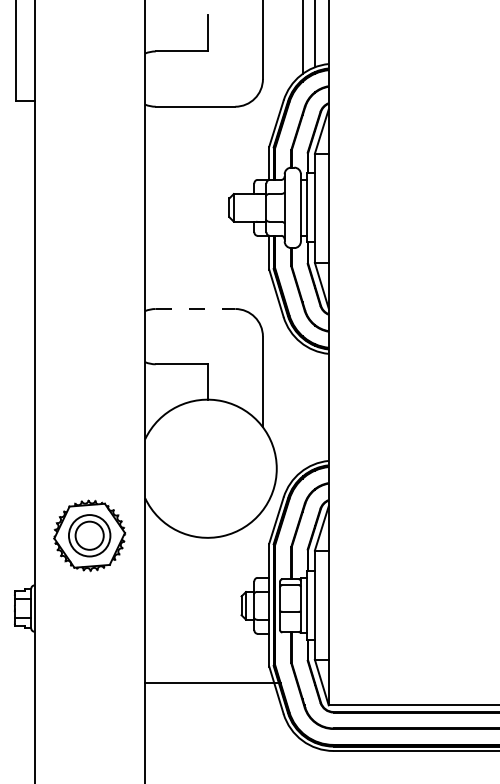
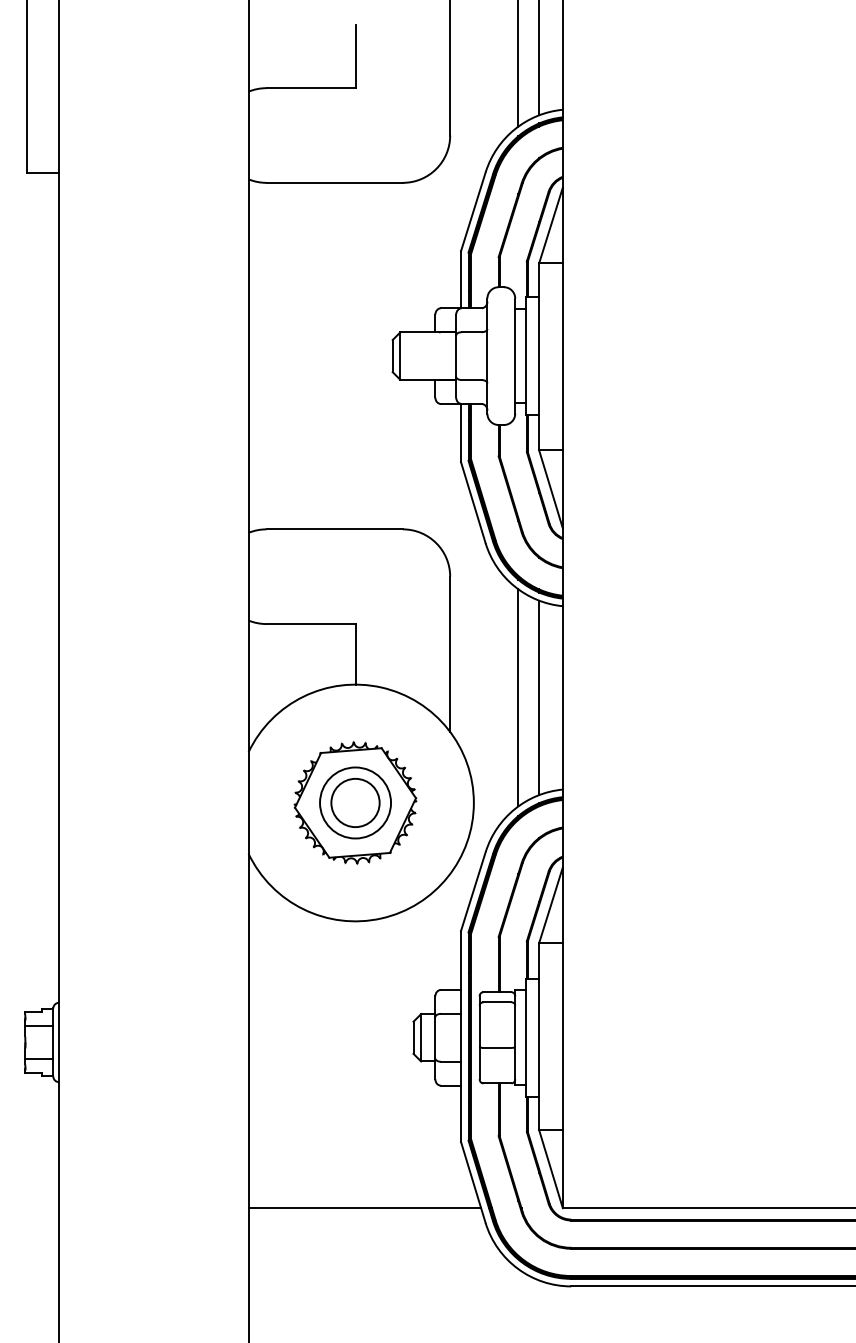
line: (195, 309) -> (334, 530), dashed -> solid
line: (302, 407) -> (517, 698), added
line: (314, 407) -> (538, 698), added
part: (89, 535) -> (355, 802), moved
line: (213, 683) -> (365, 1208), moved

